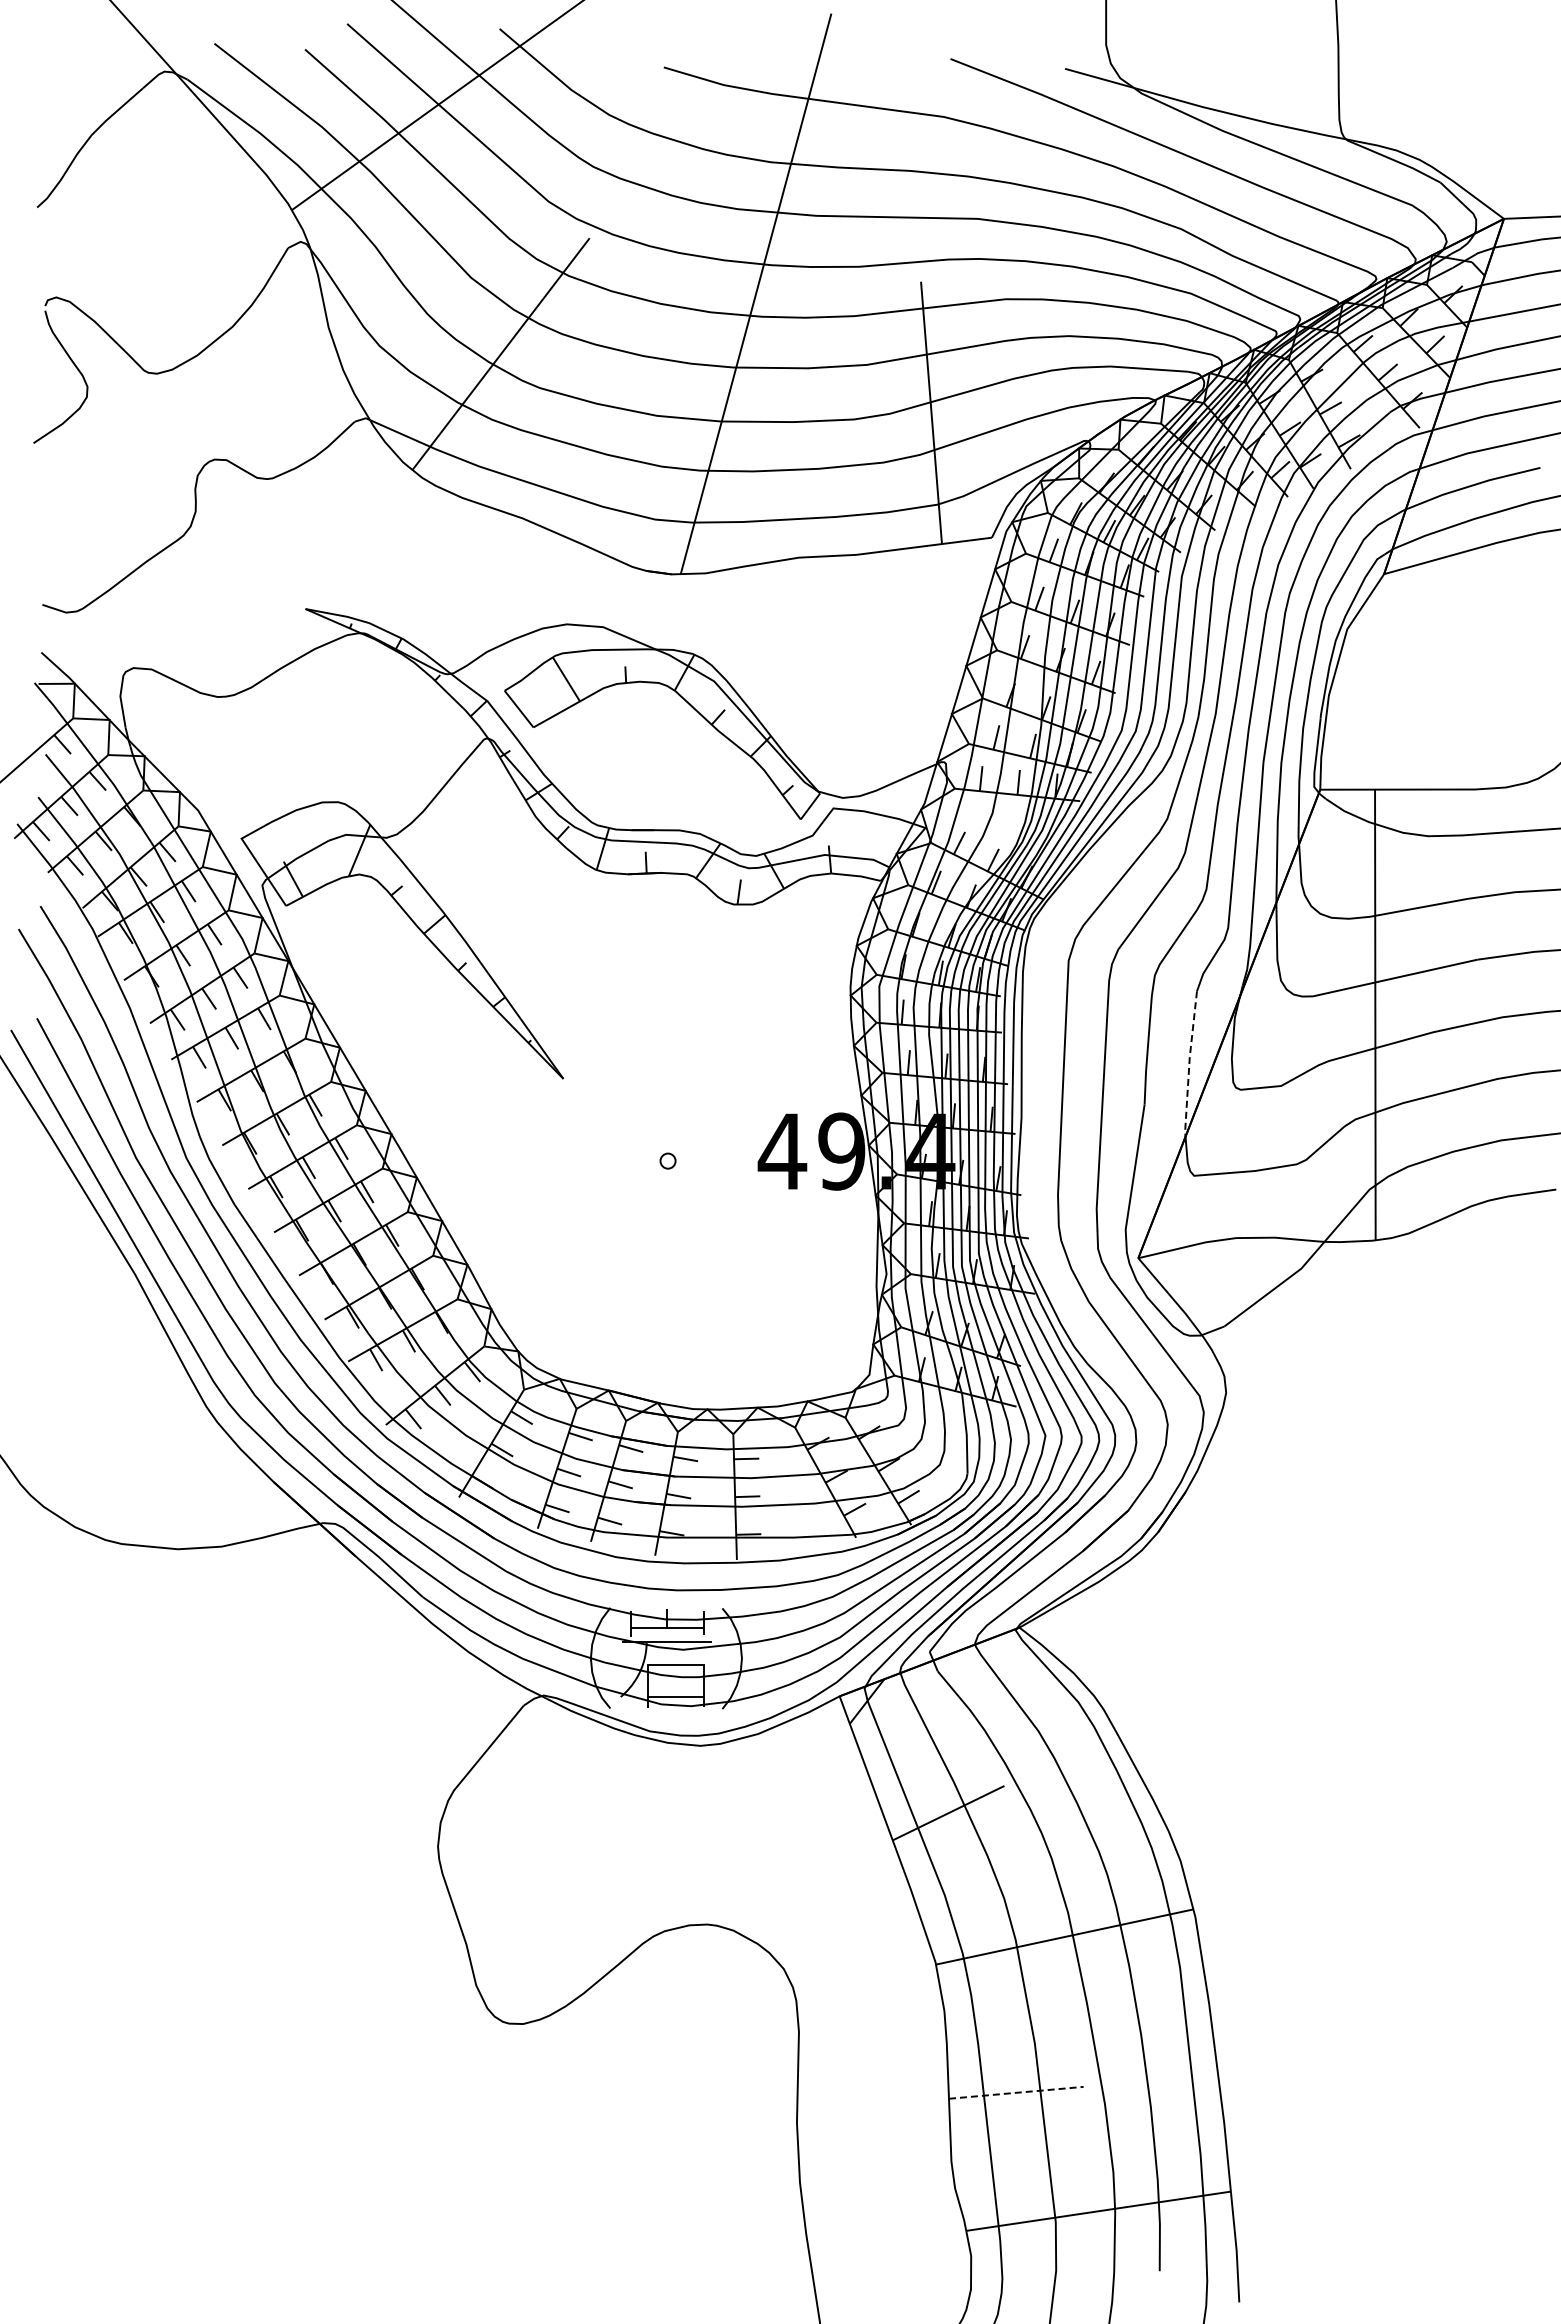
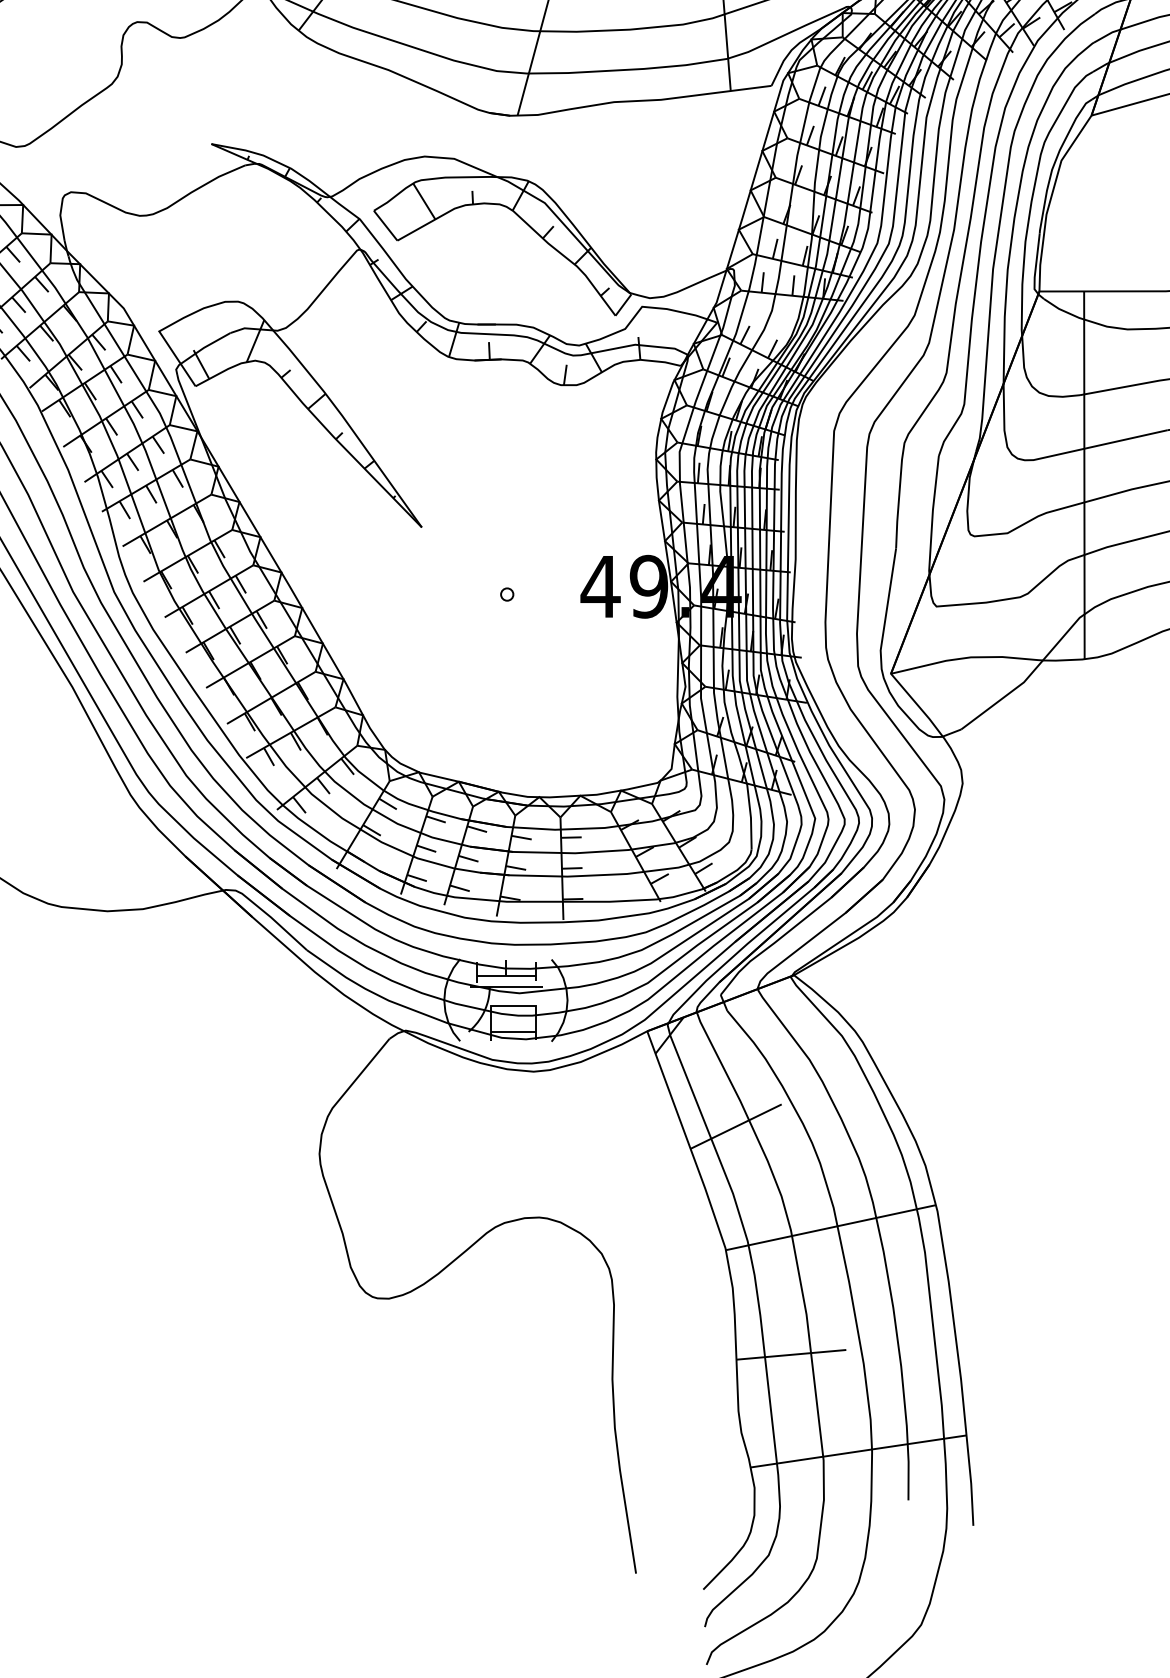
line: (1189, 1064) -> (932, 515), dashed -> solid
line: (1016, 2092) -> (791, 1354), dashed -> solid

